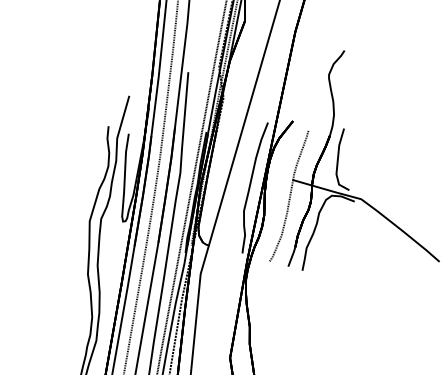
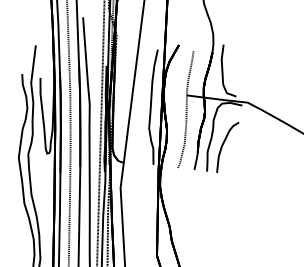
curve: (325, 244) -> (223, 146), added

